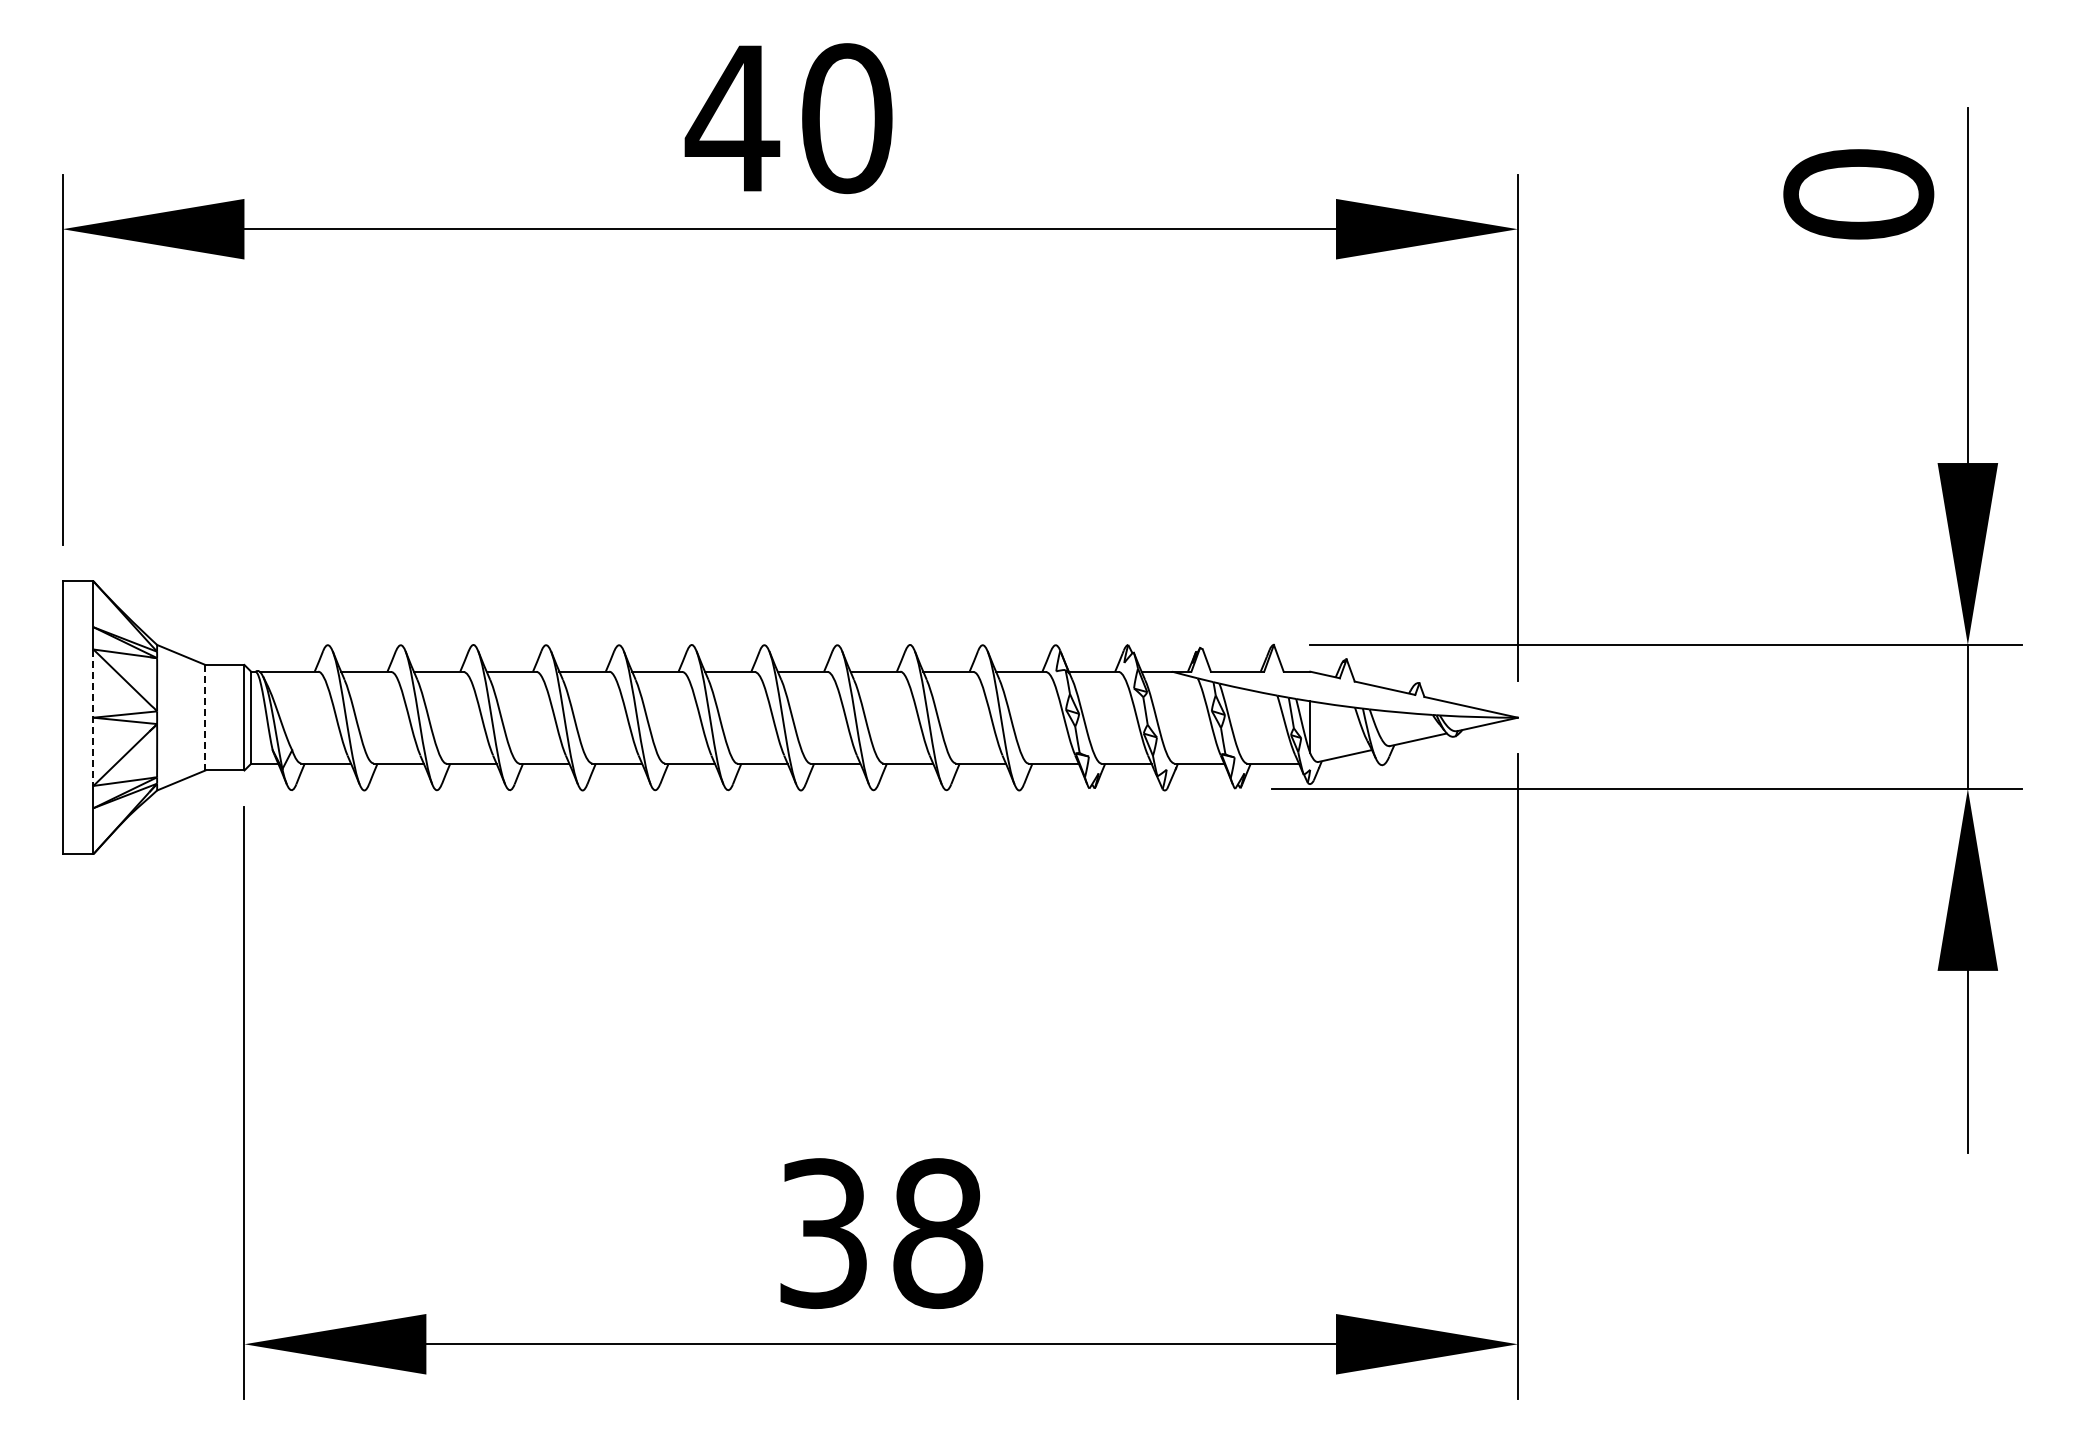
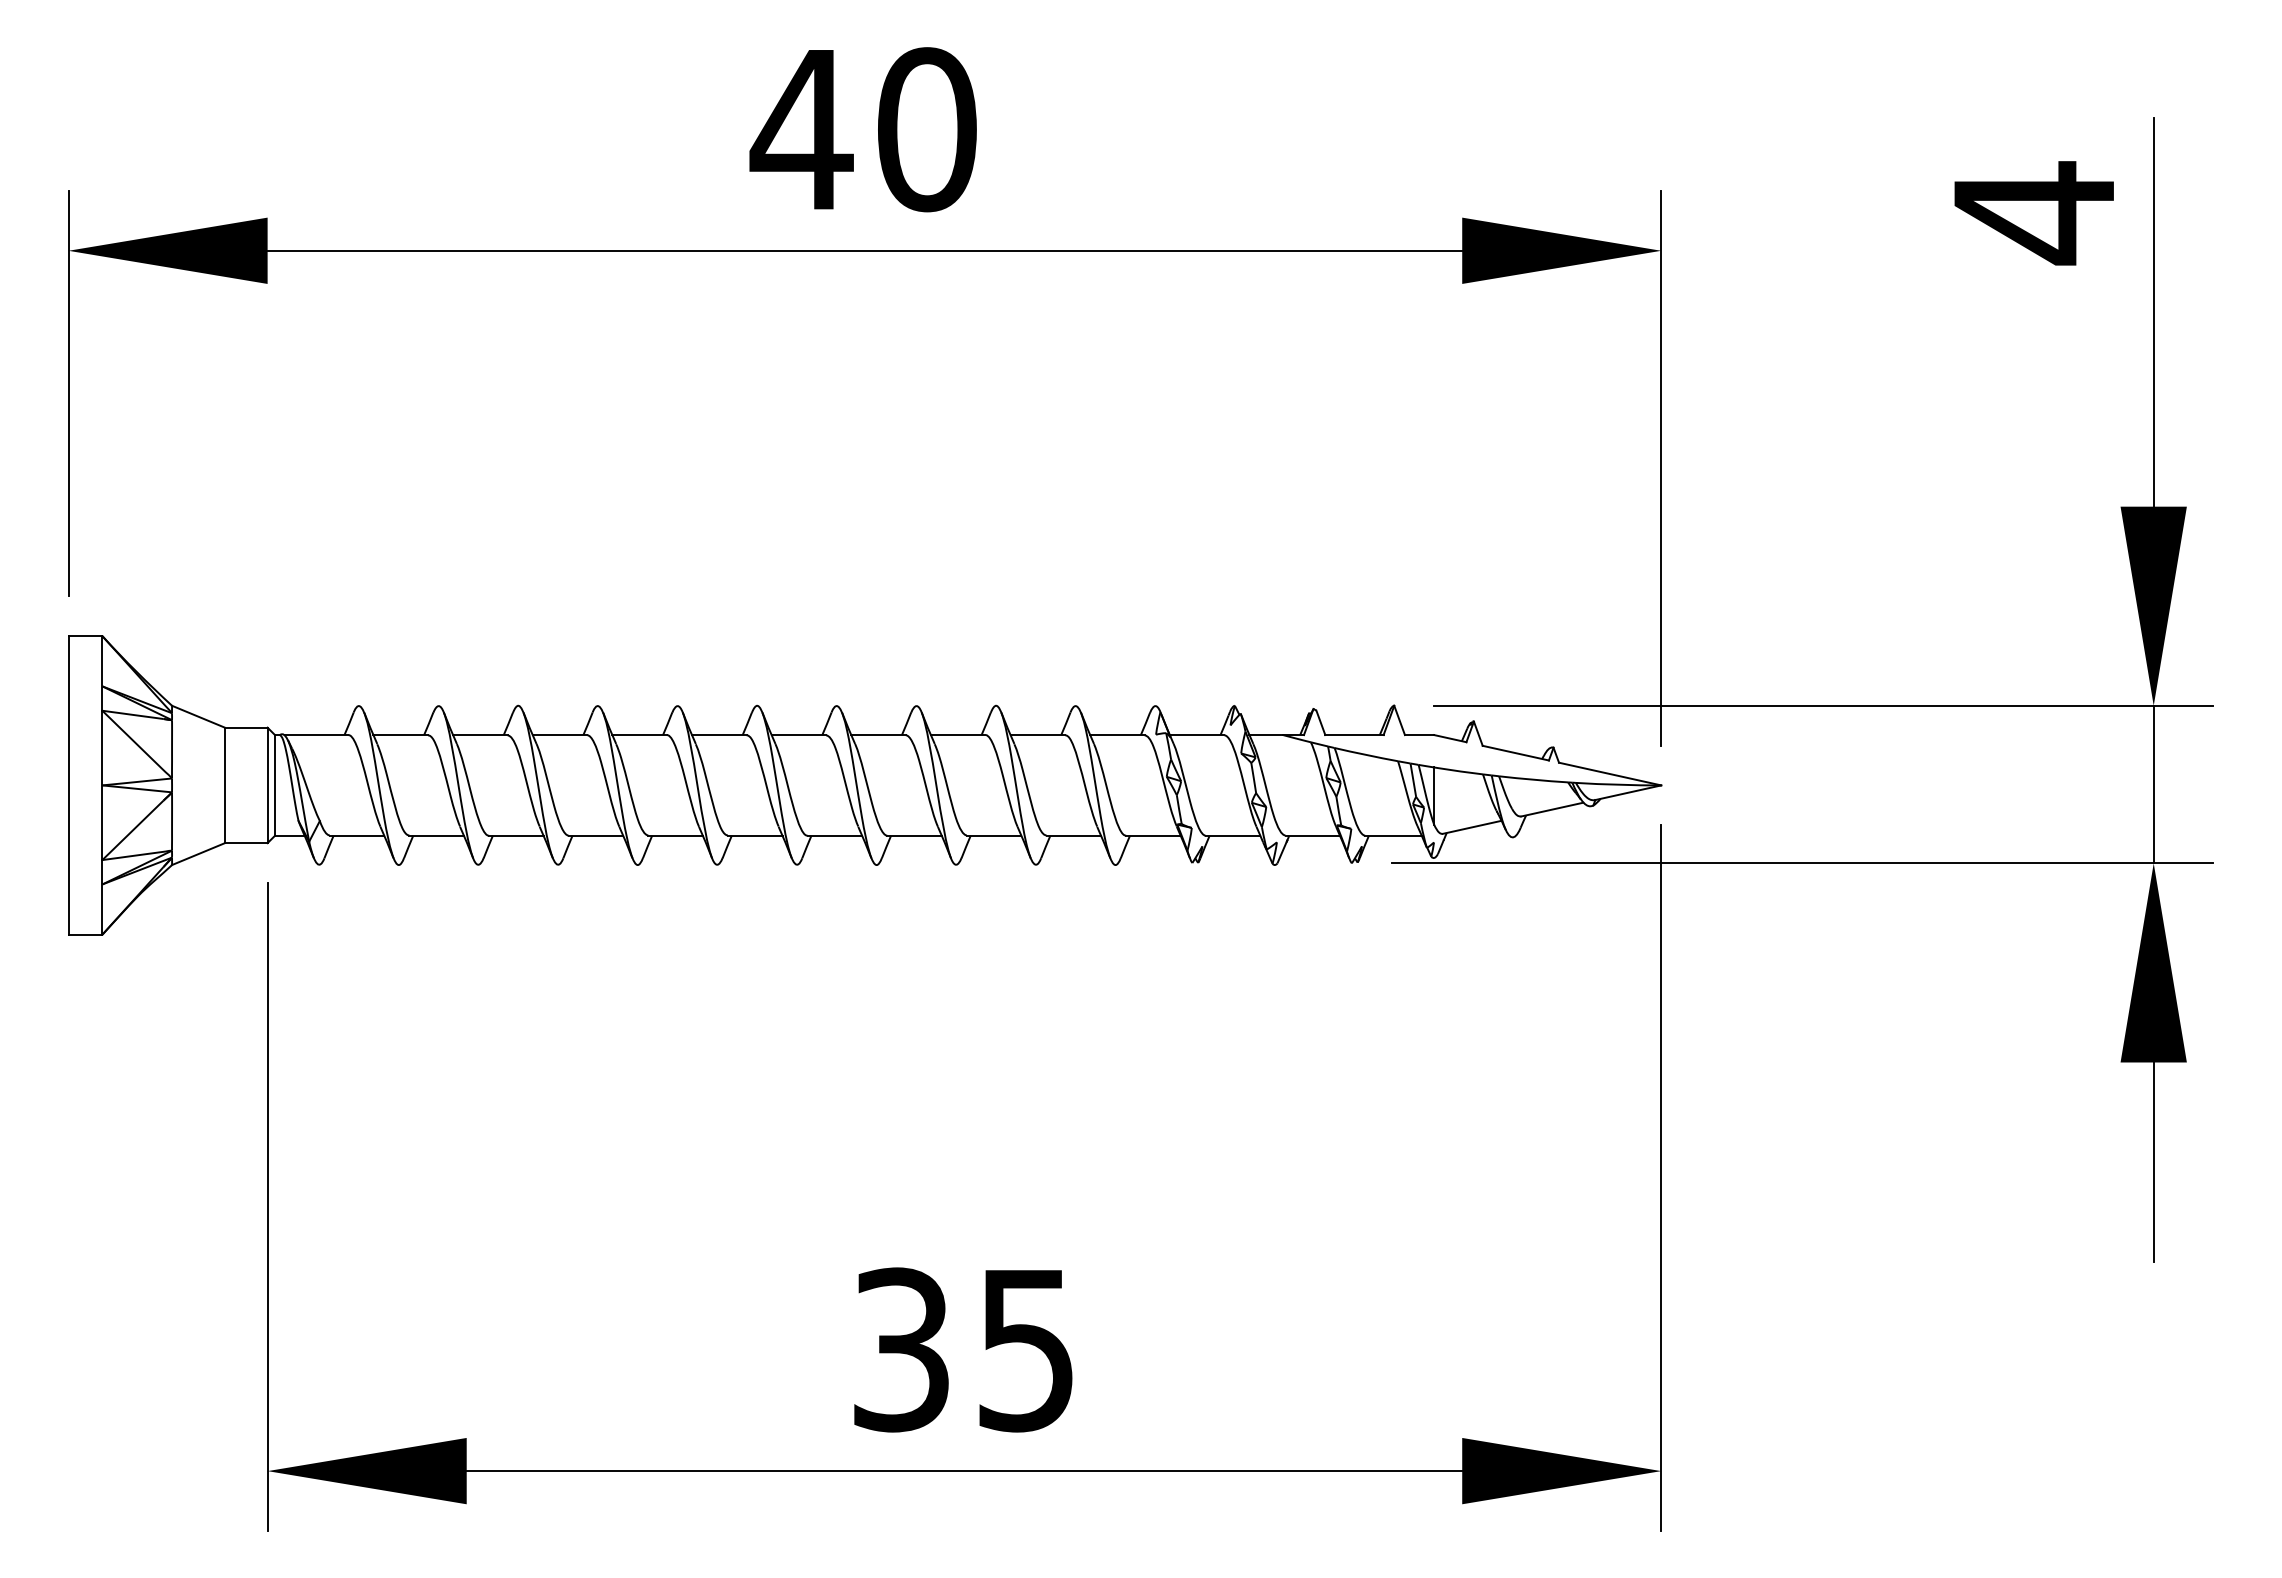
text: (1858, 194) -> (2034, 212), 0 -> 4
line: (205, 717) -> (224, 785), dashed -> solid
line: (93, 718) -> (102, 786), dashed -> solid
text: (938, 1233) -> (1027, 1349), 38 -> 35

